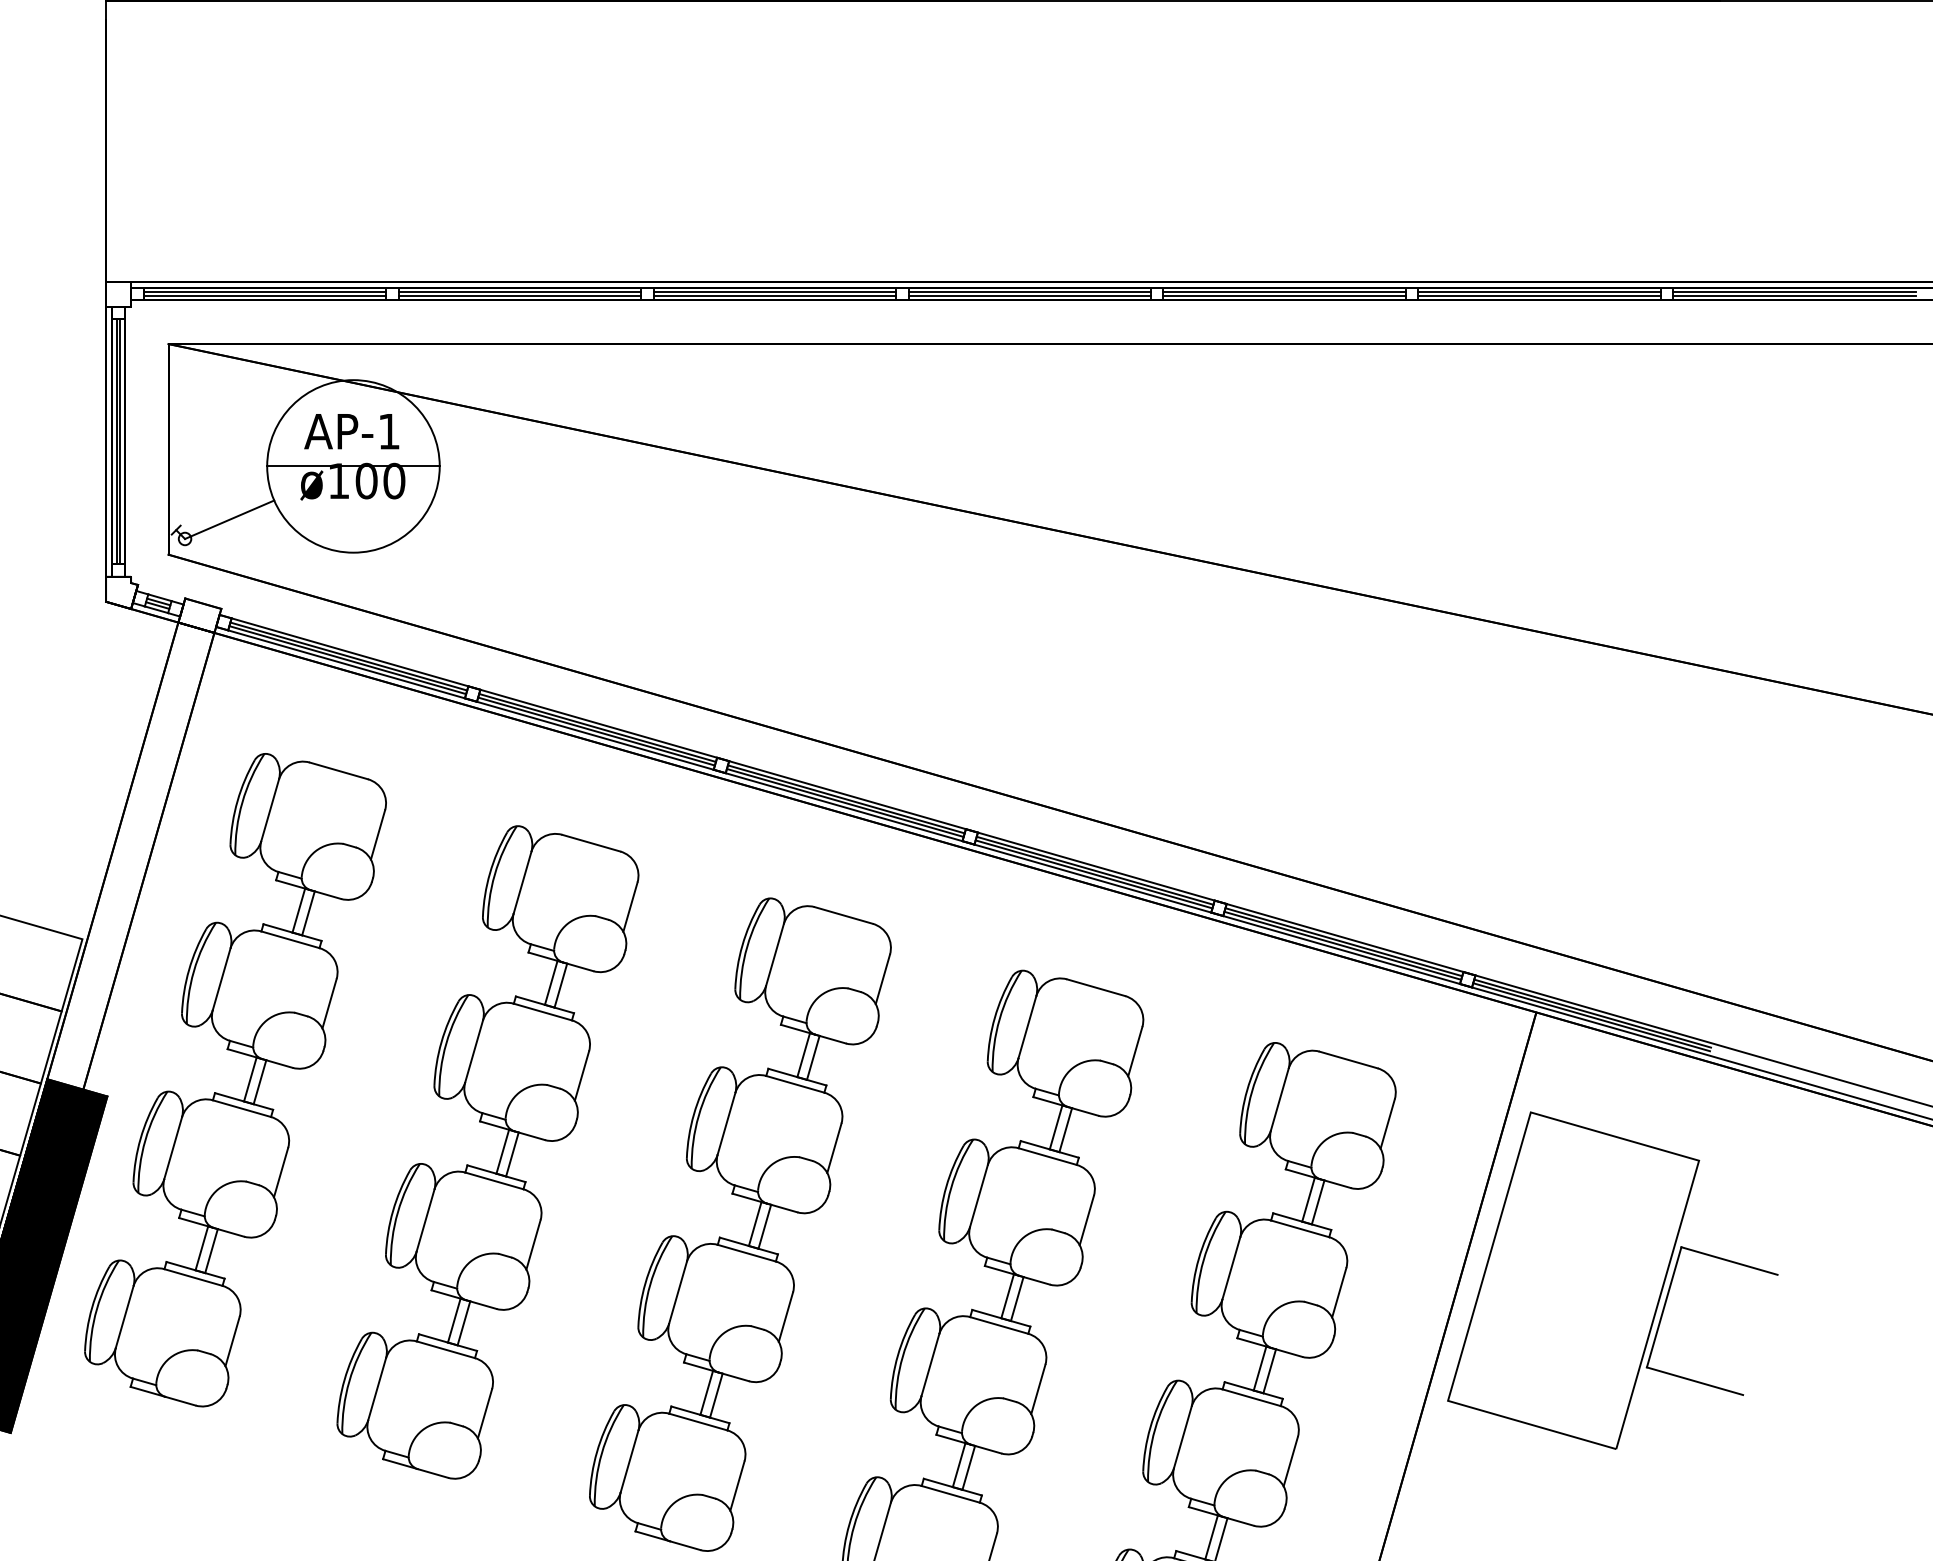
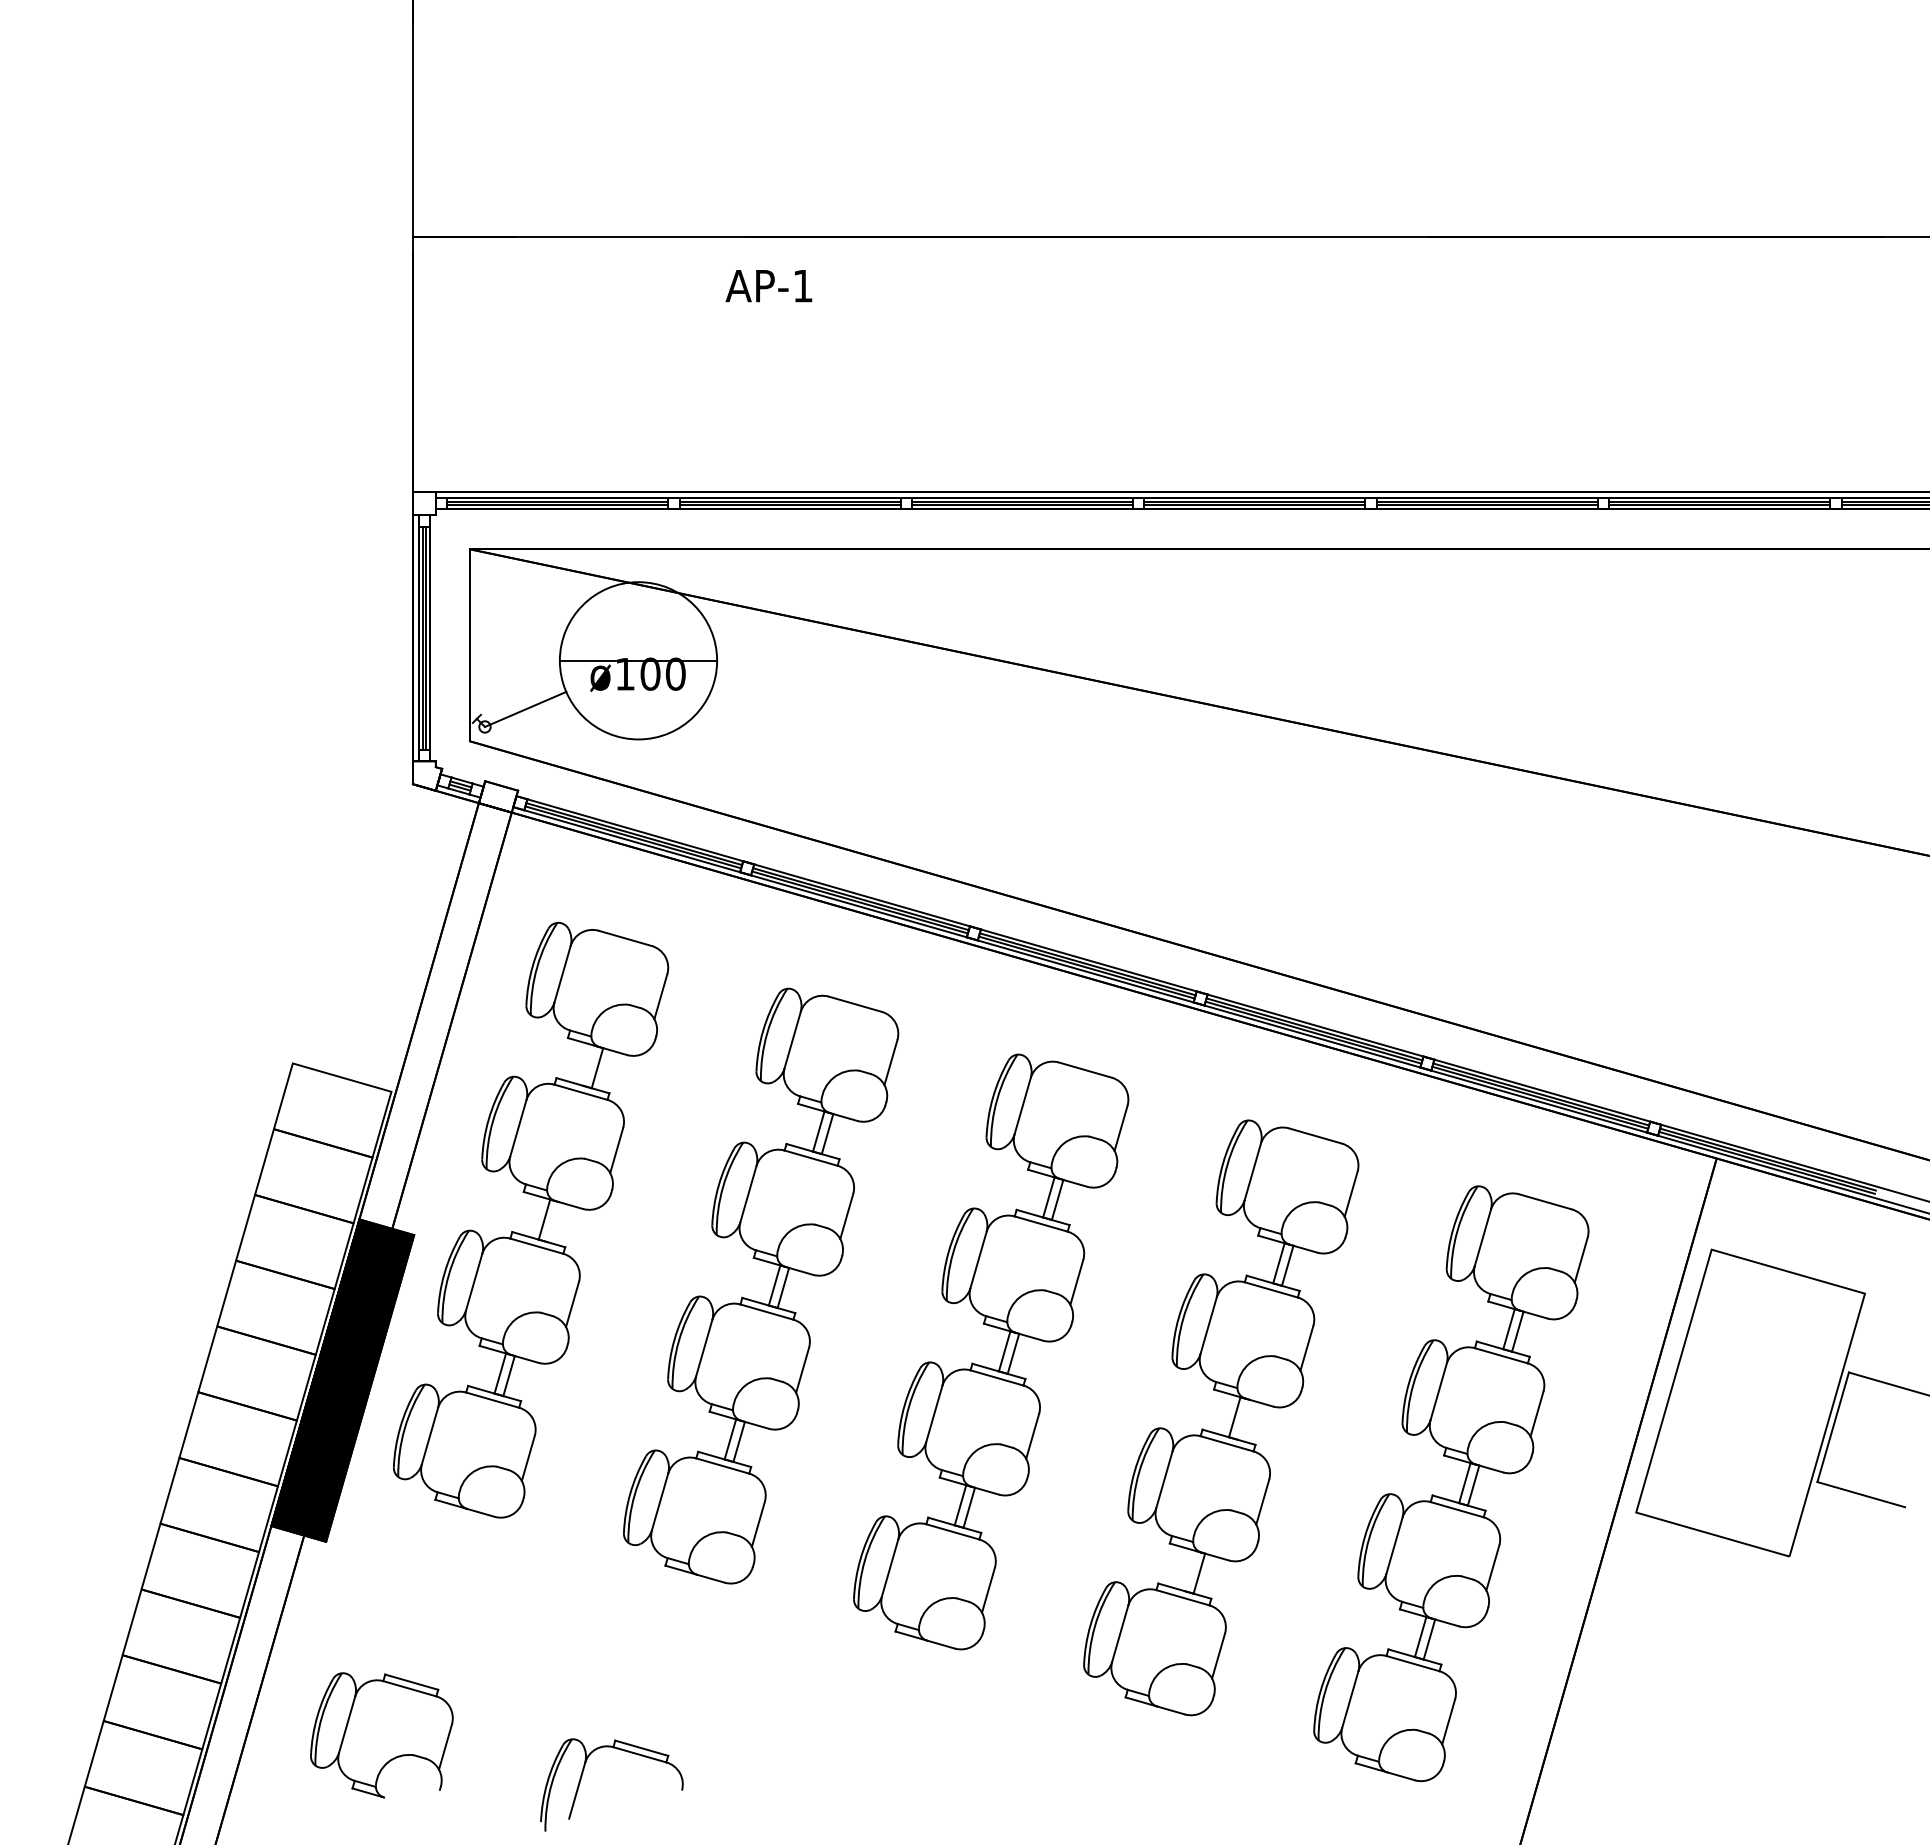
text: (351, 432) -> (768, 286), moved
line: (298, 910) -> (588, 1065), removed
line: (260, 1082) -> (553, 1222), removed
line: (1017, 1298) -> (1243, 1419), removed
line: (959, 1465) -> (1190, 1571), removed

